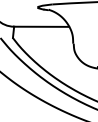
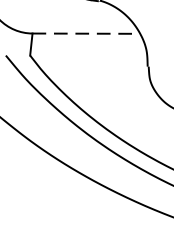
line: (42, 26) -> (87, 33), solid -> dashed

